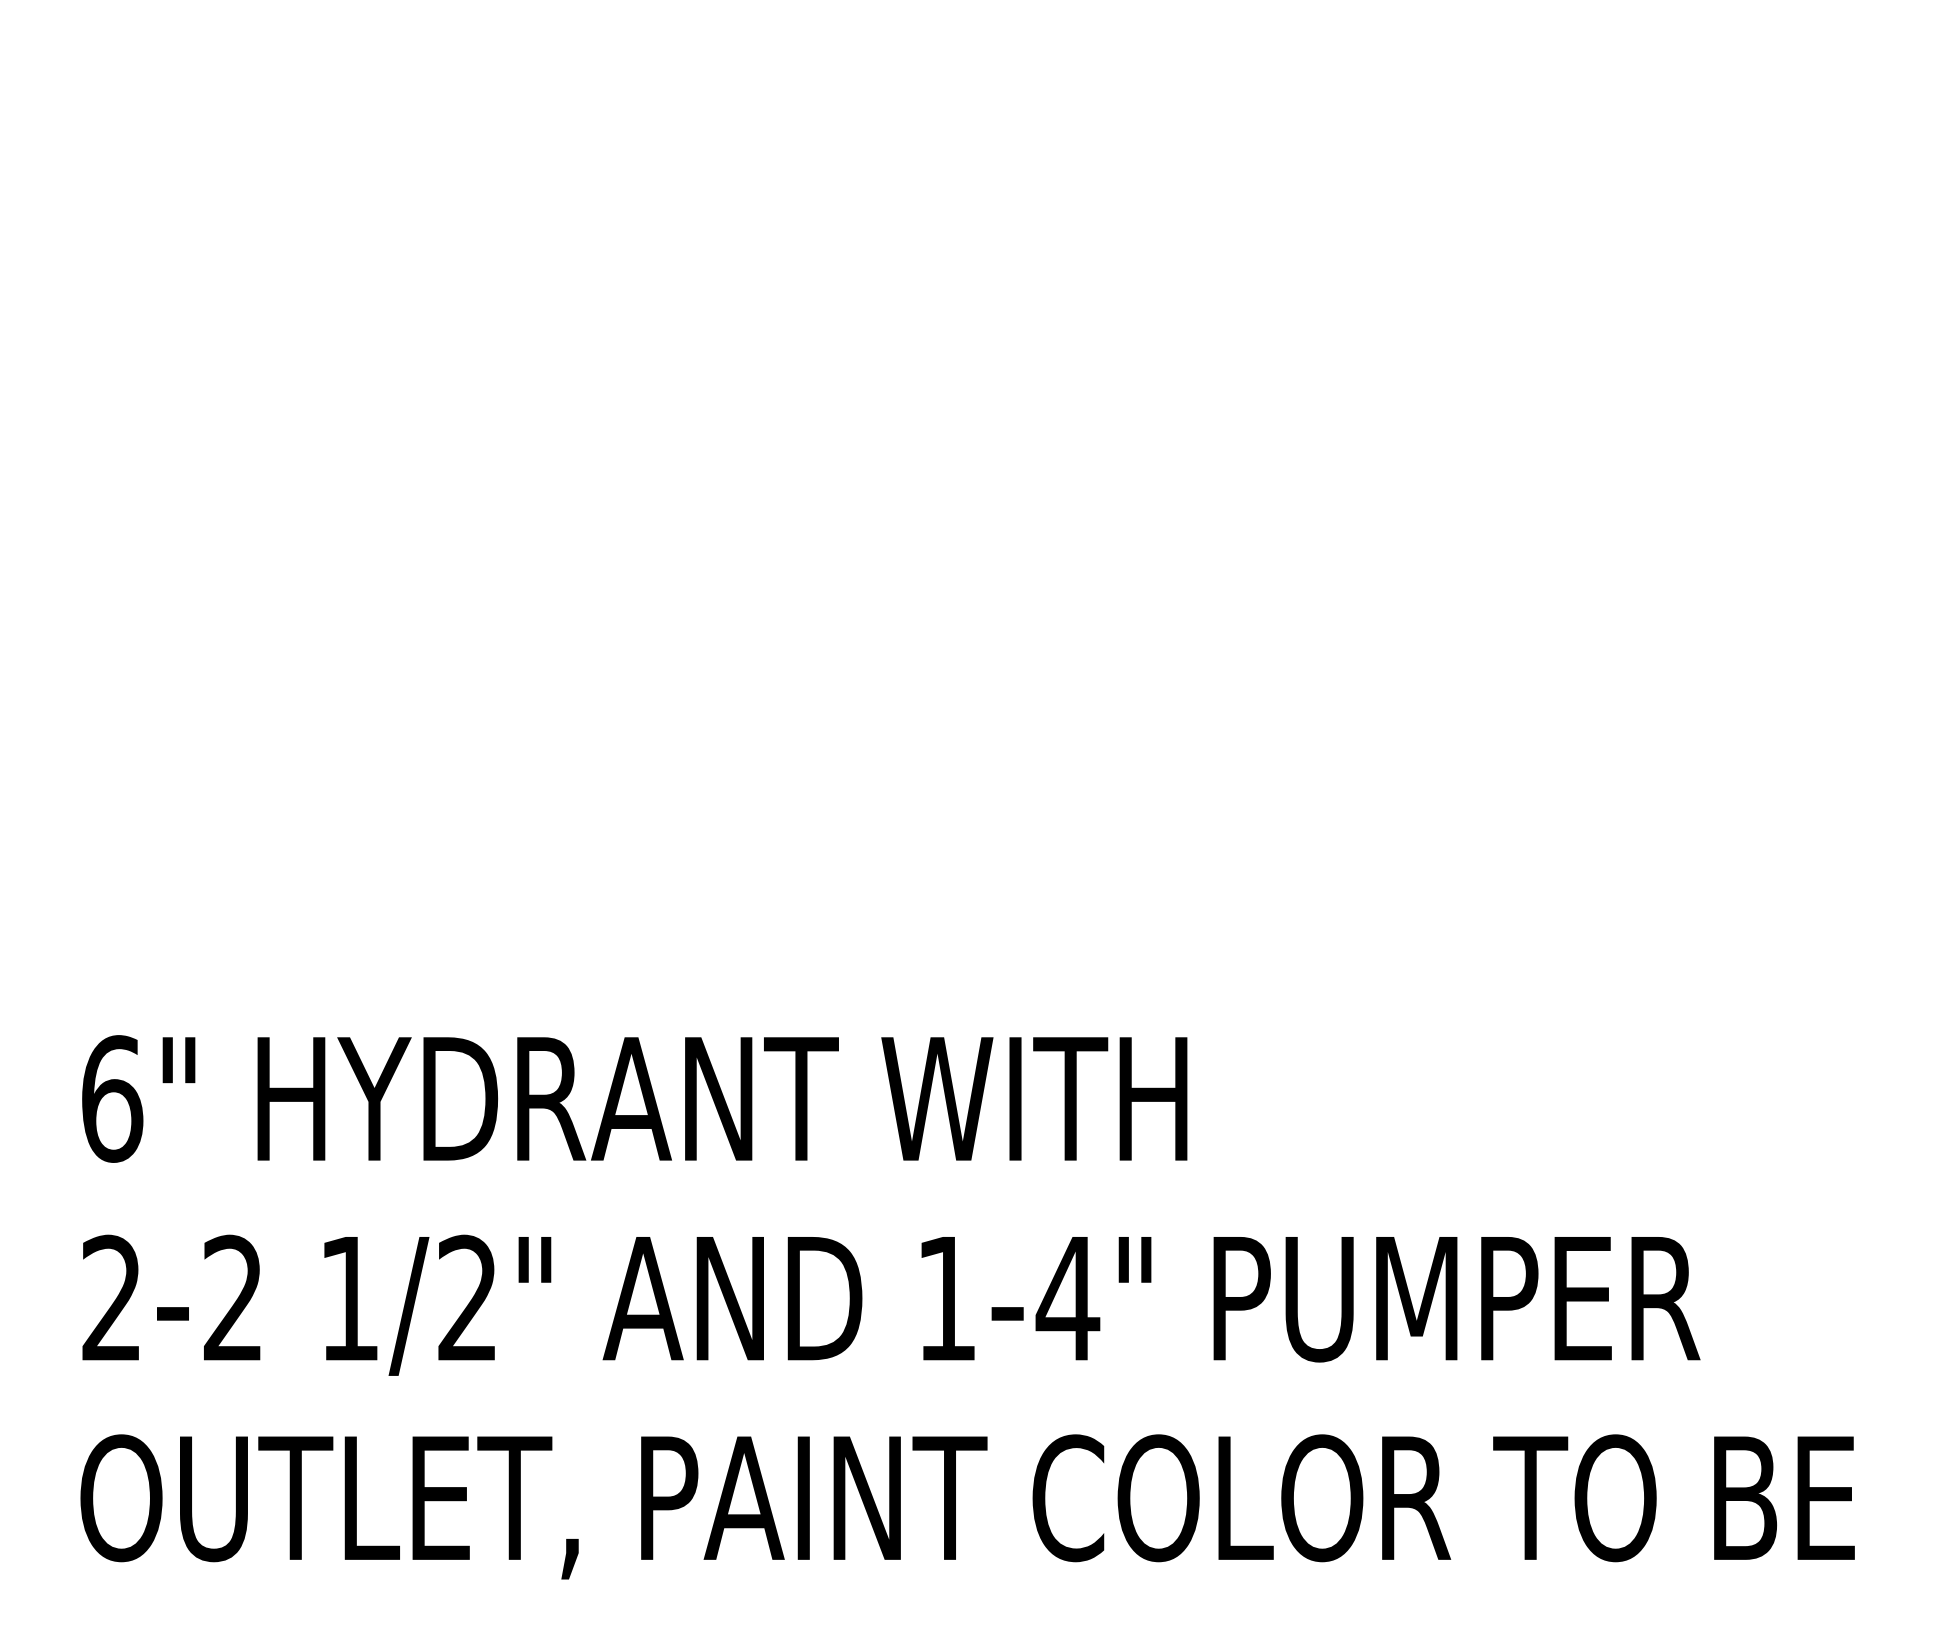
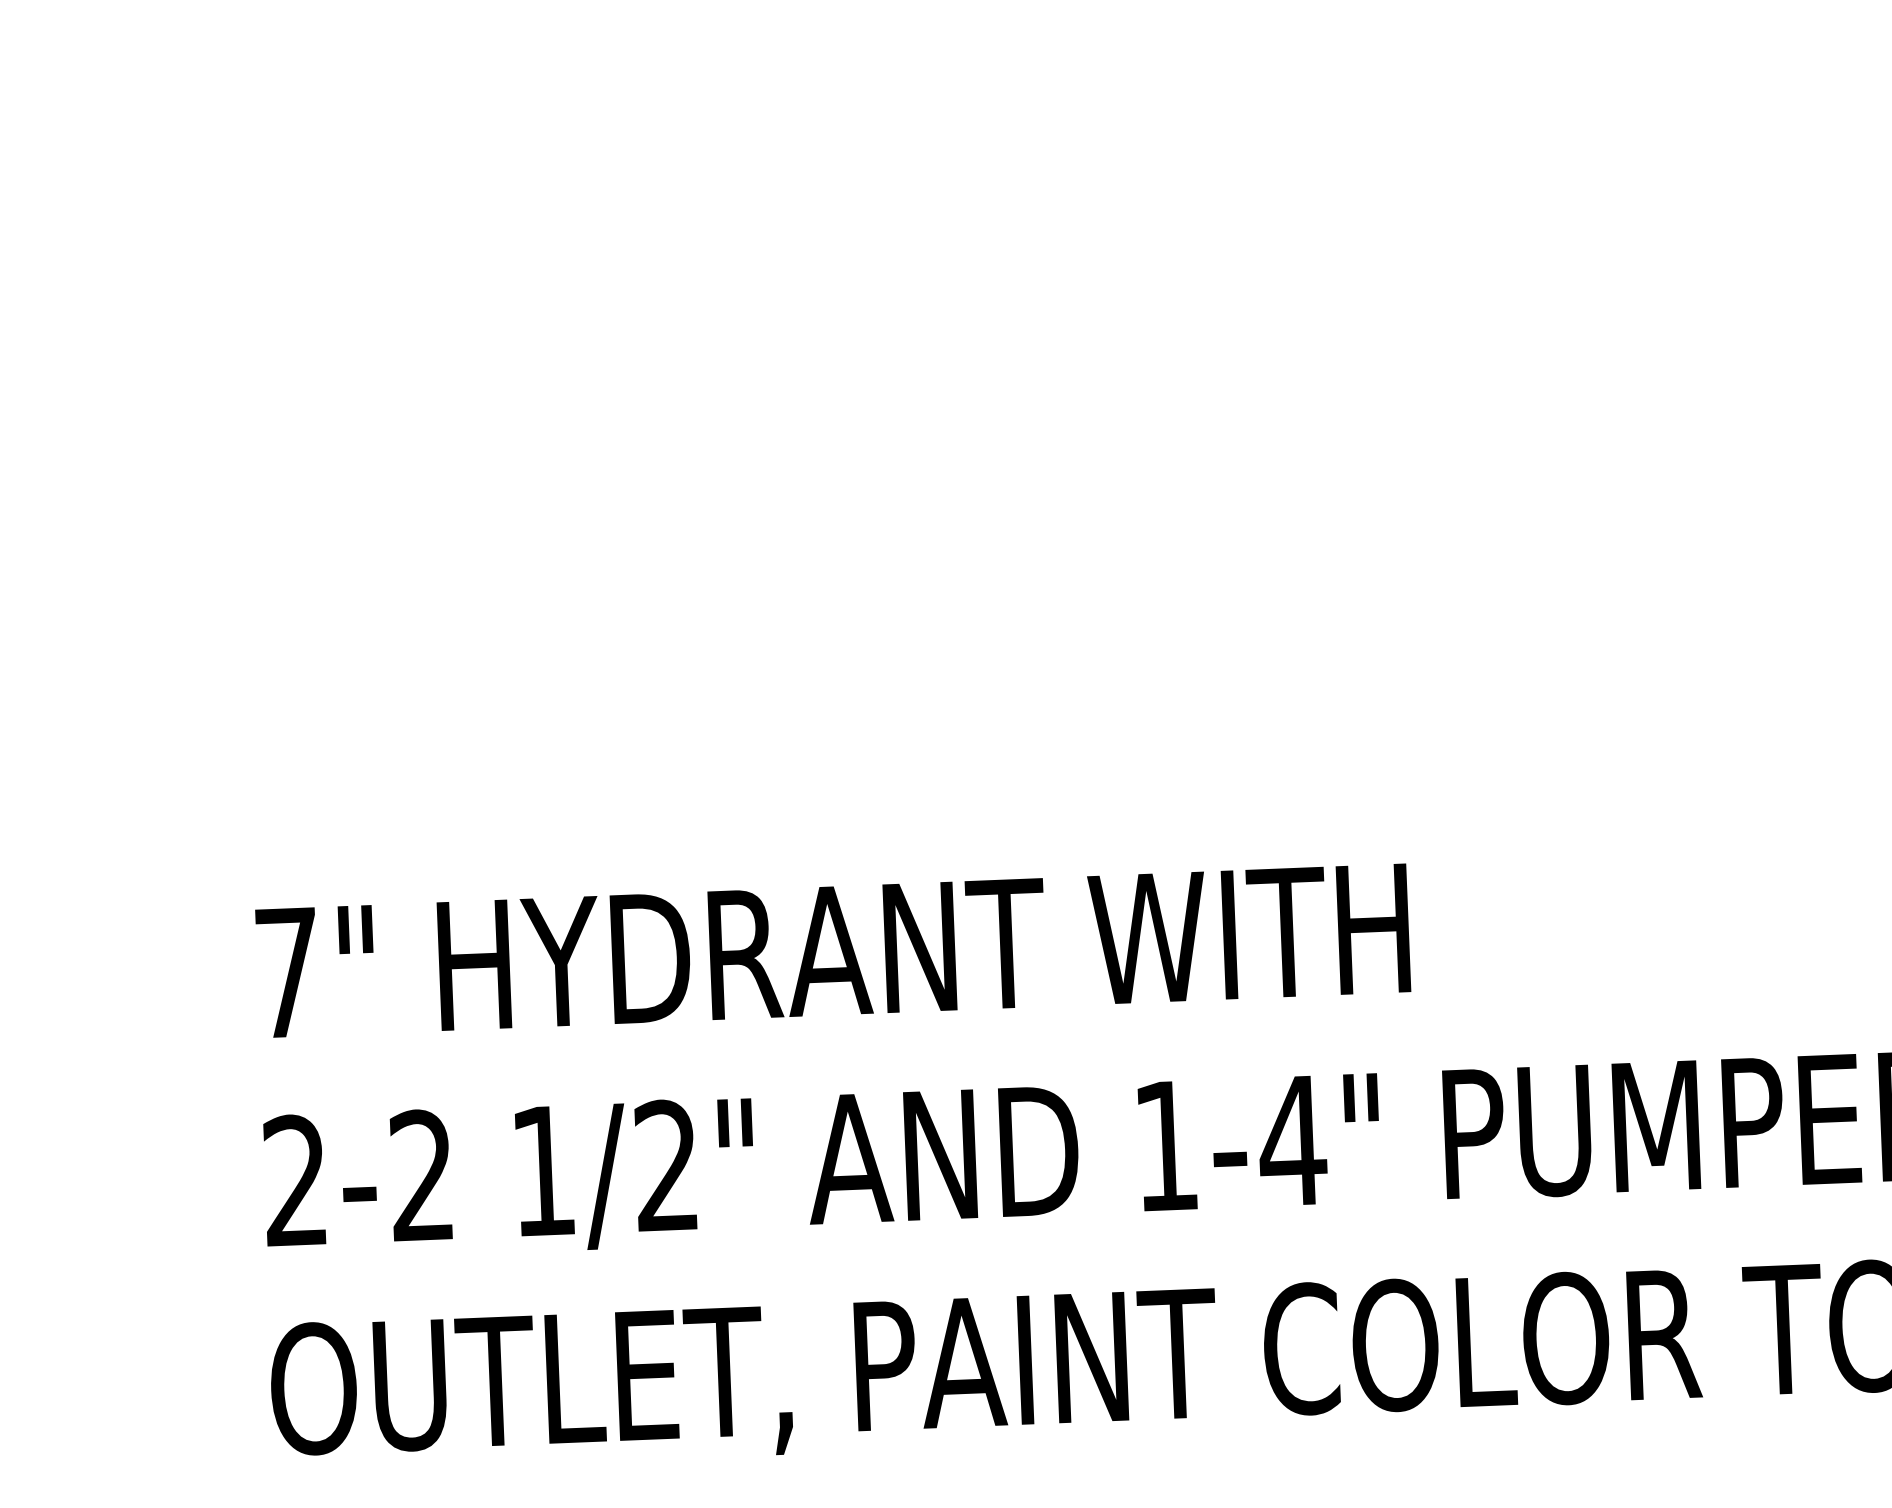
text: (112, 1098) -> (287, 972), 6" -> 7"

